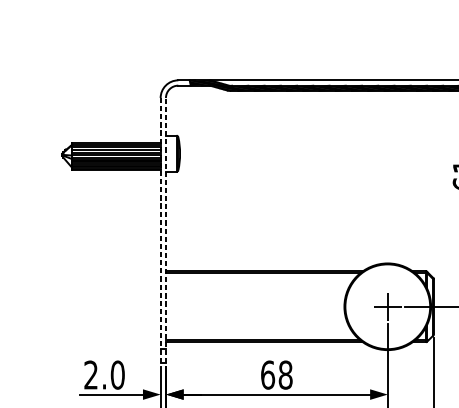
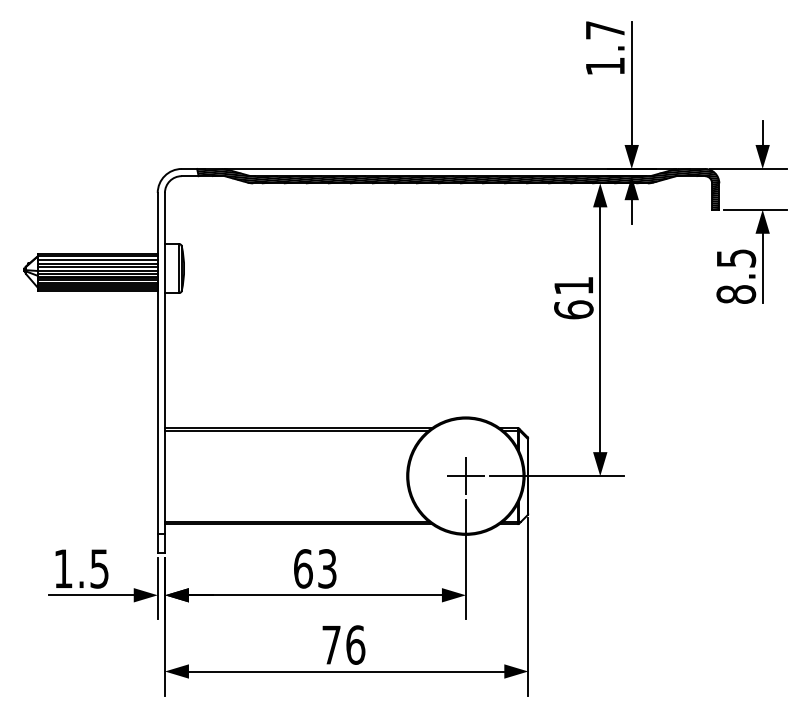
line: (160, 230) -> (157, 372), dashed -> solid
line: (165, 230) -> (164, 372), dashed -> solid
text: (104, 374) -> (81, 568), 2.0 -> 1.5
text: (285, 374) -> (327, 568), 68 -> 63

